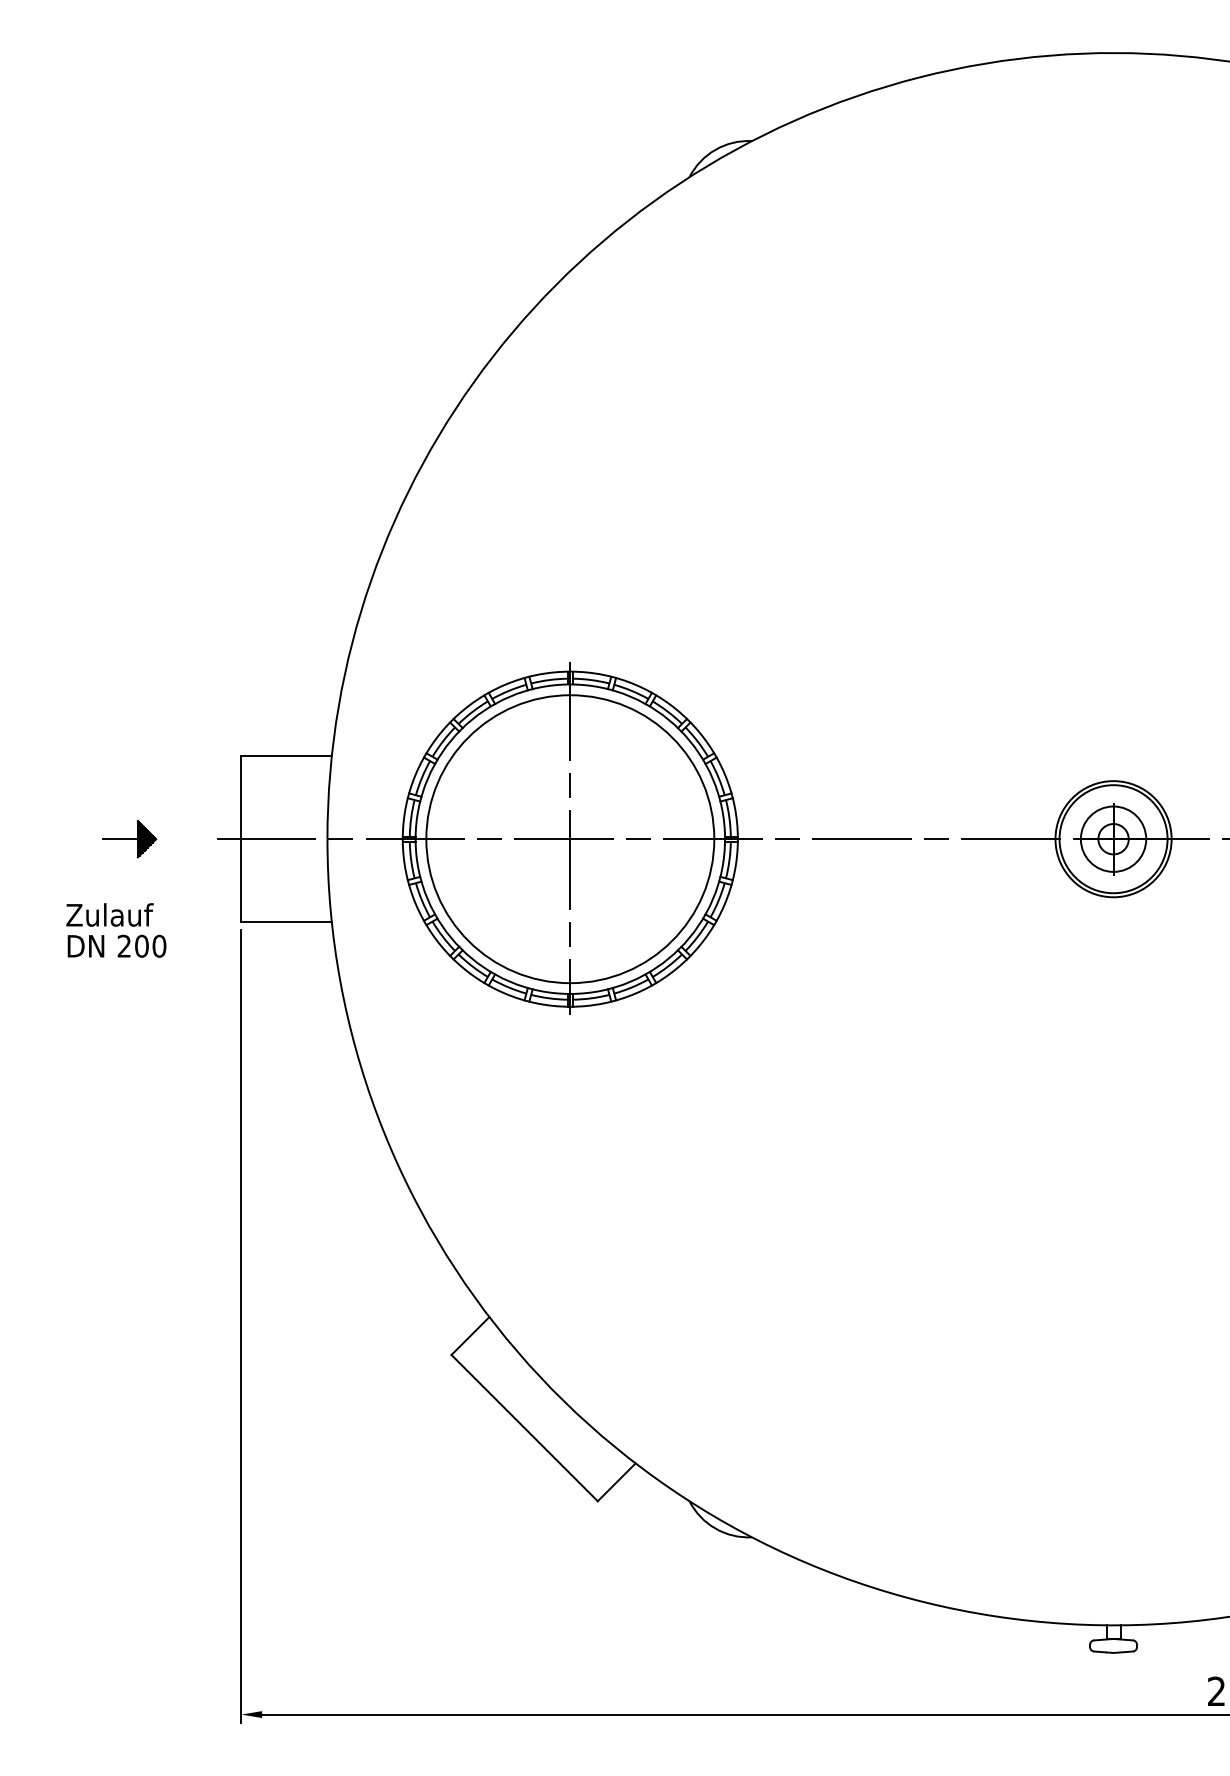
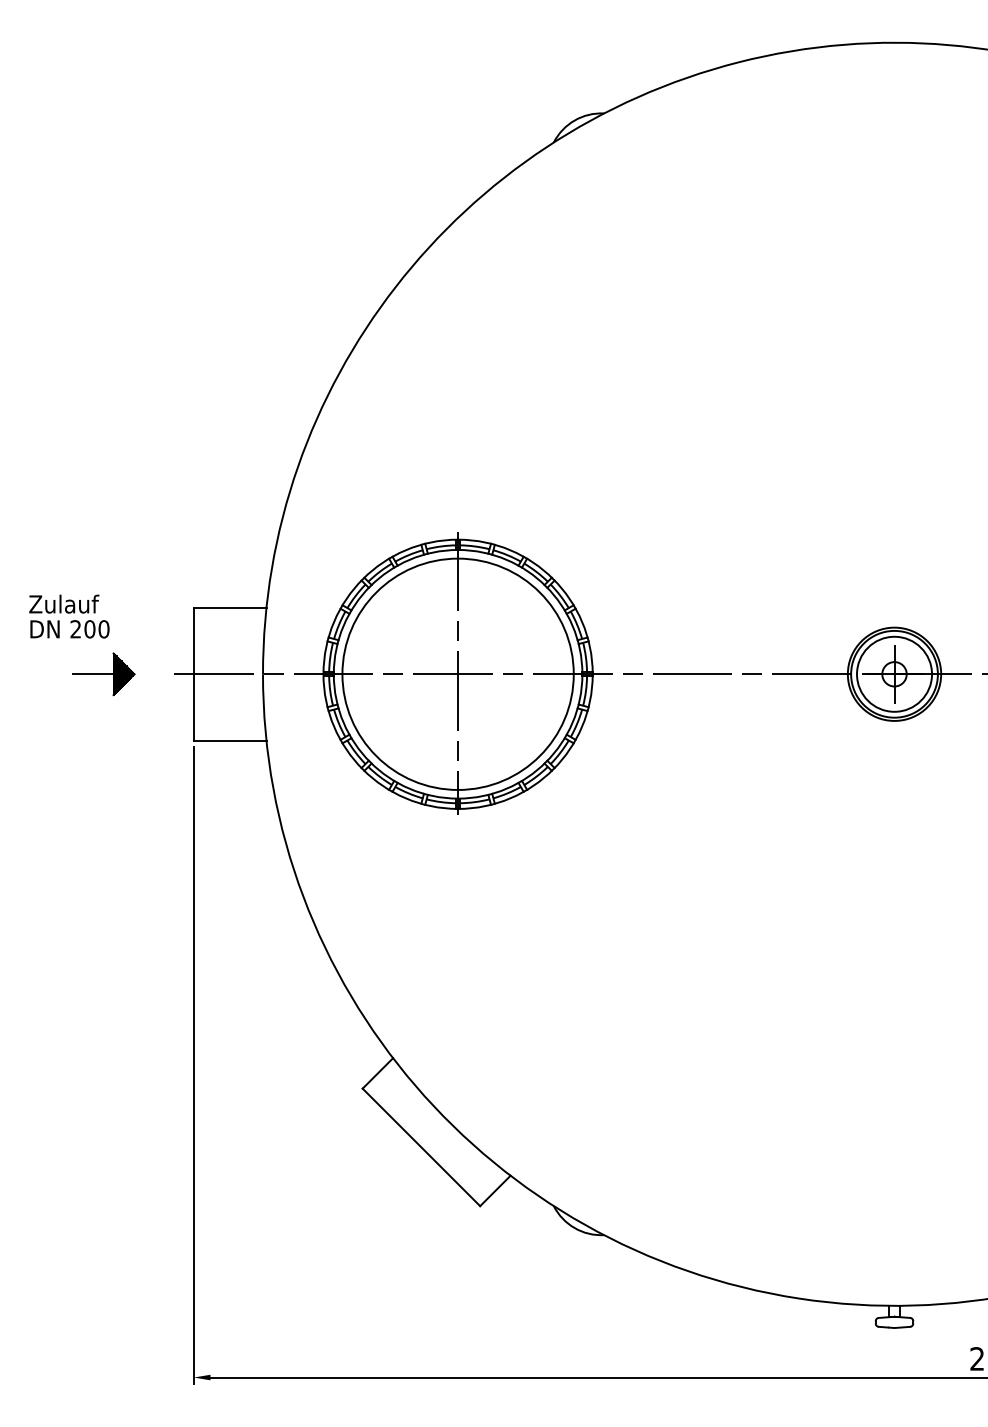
circle: (1113, 838) -> (894, 673), size x1.43
part: (128, 839) -> (103, 674), size x1.43
text: (116, 930) -> (69, 616), moved

